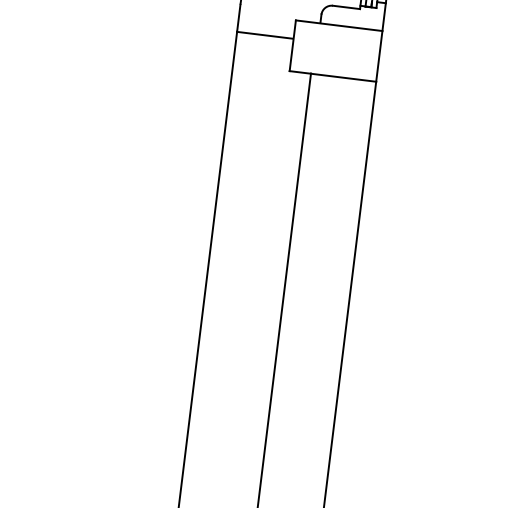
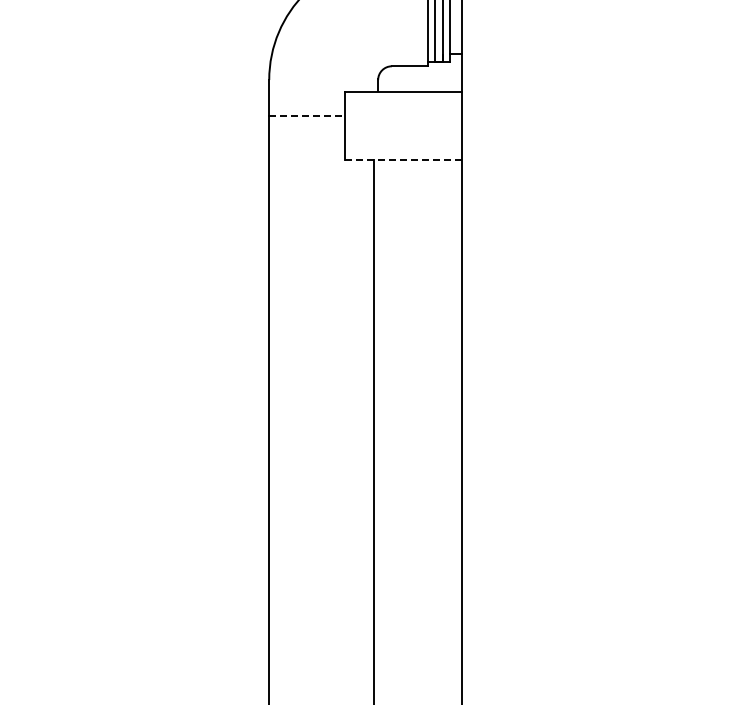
line: (264, 35) -> (306, 116), solid -> dashed
line: (333, 76) -> (403, 159), solid -> dashed

